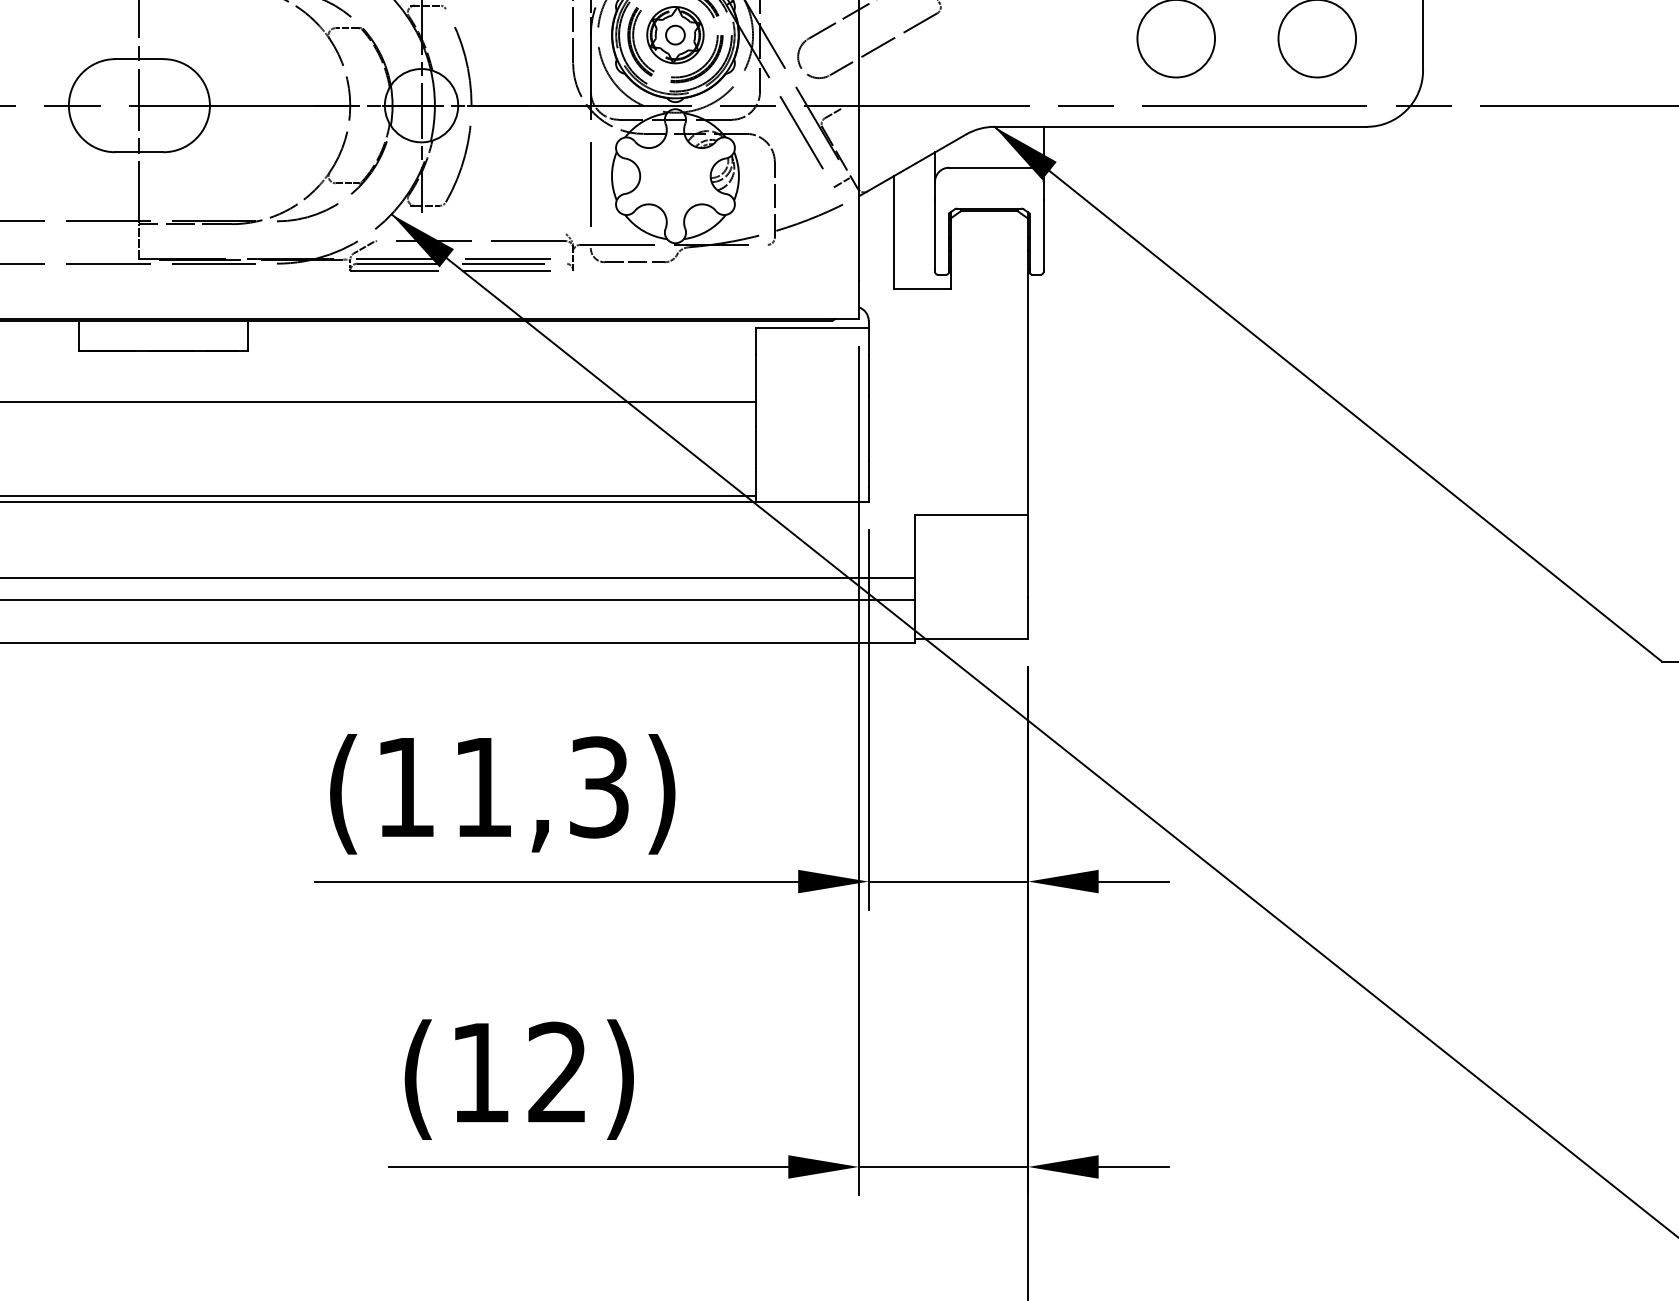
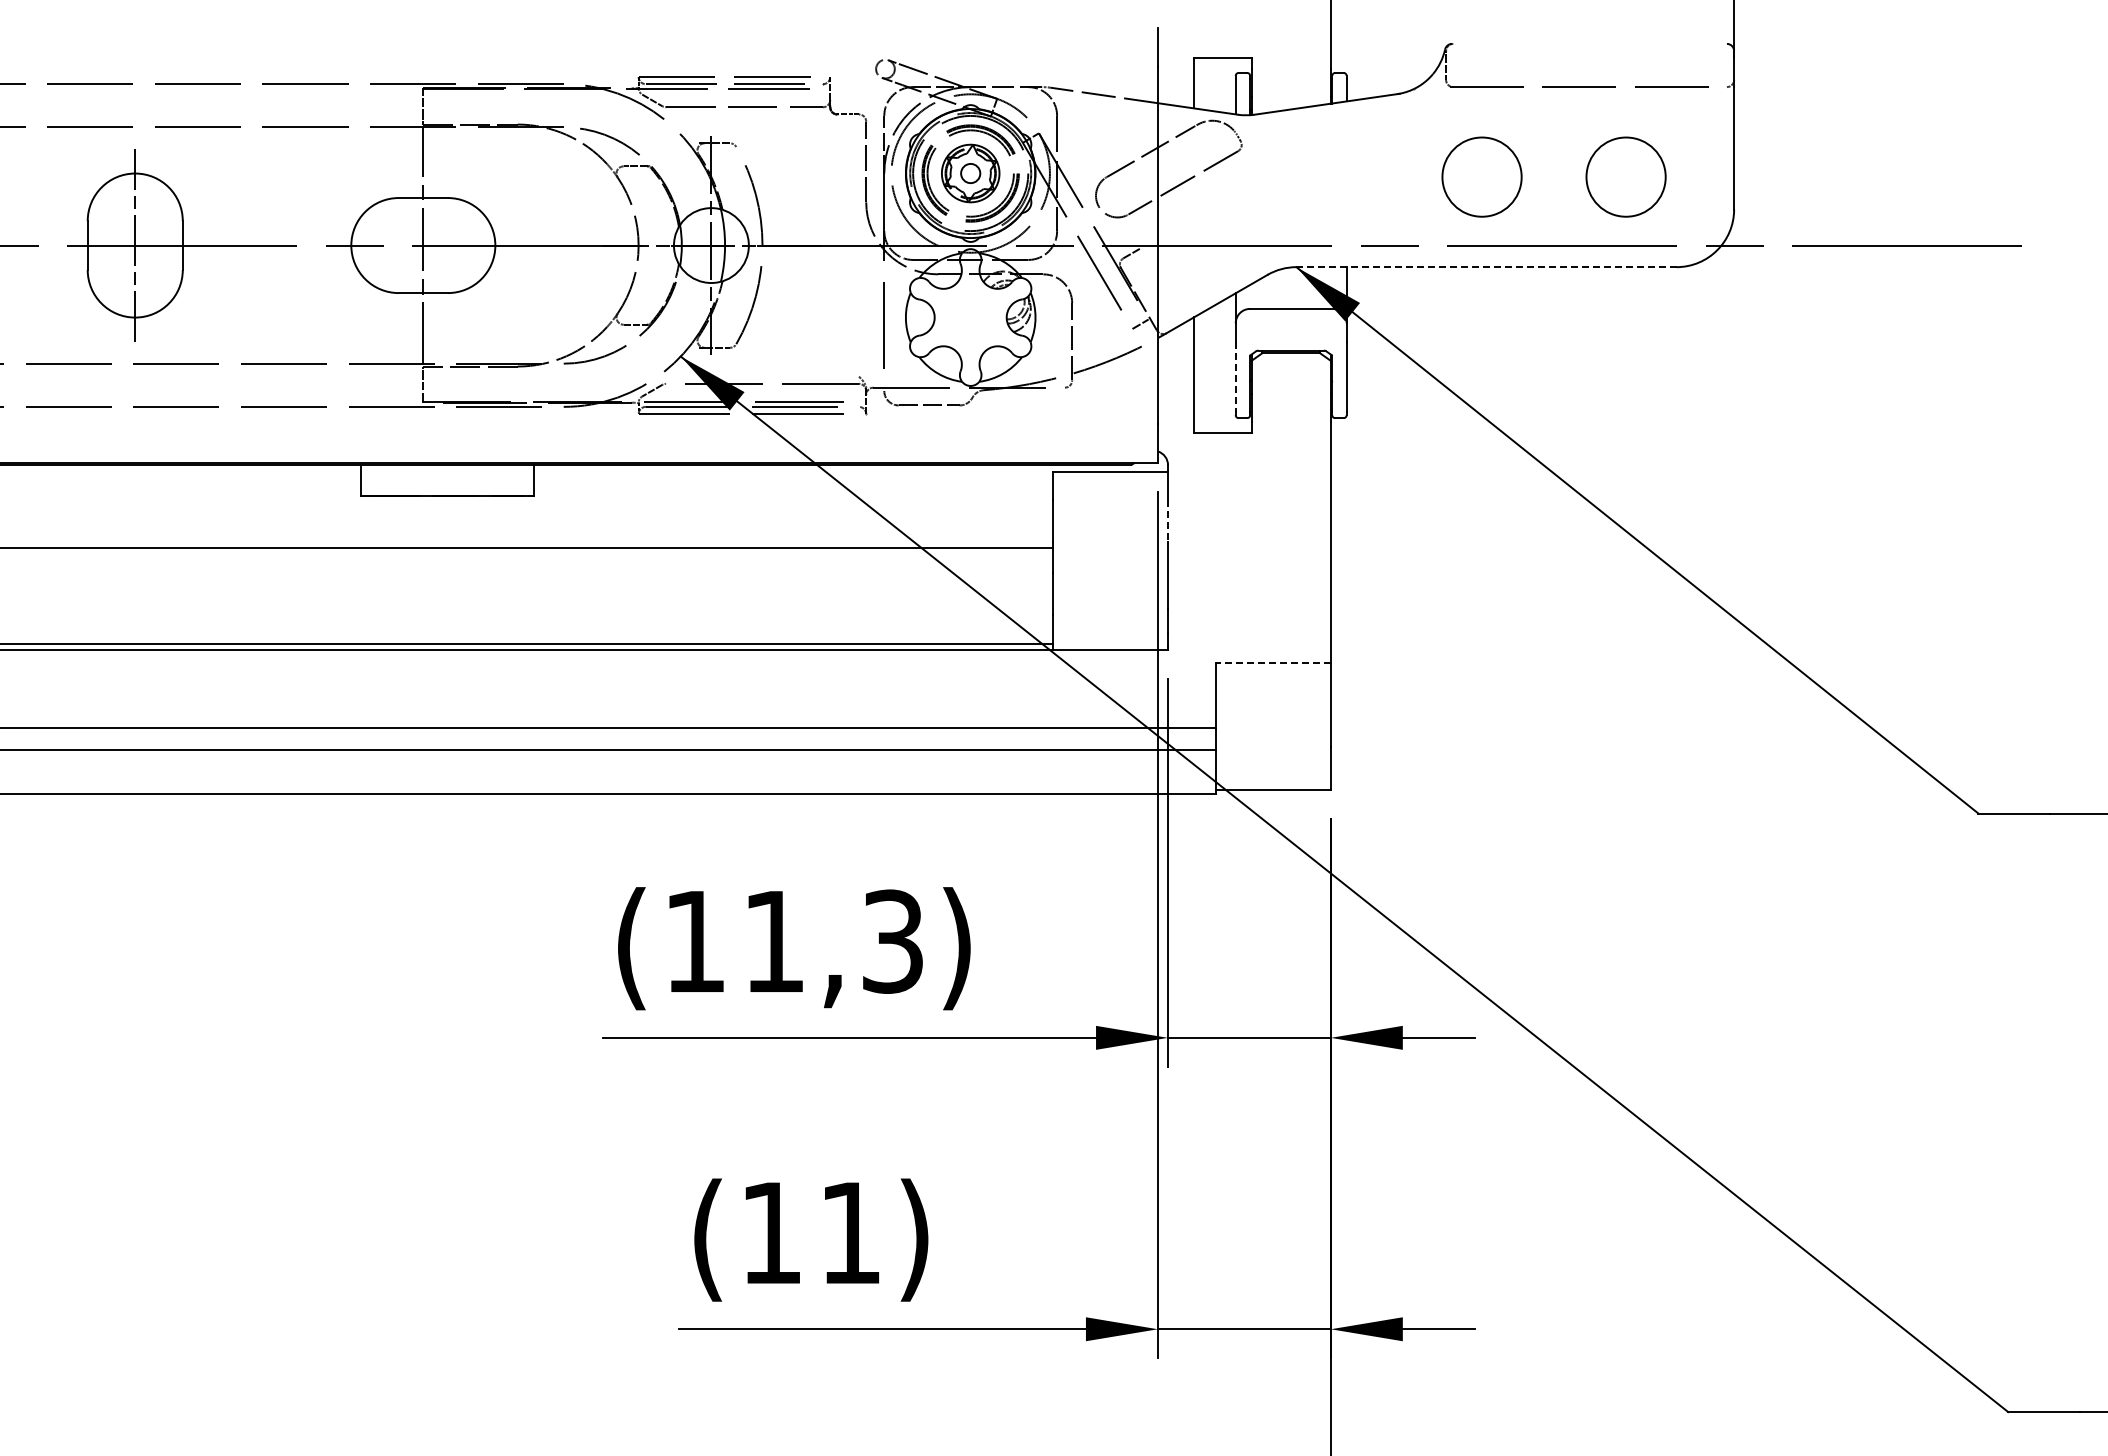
line: (1180, 127) -> (1486, 267), solid -> dashed
line: (934, 234) -> (1235, 377), solid -> dashed
line: (869, 374) -> (1168, 520), solid -> dashed
line: (971, 514) -> (1273, 663), solid -> dashed
text: (556, 1071) -> (849, 1231), (12) -> (11)

